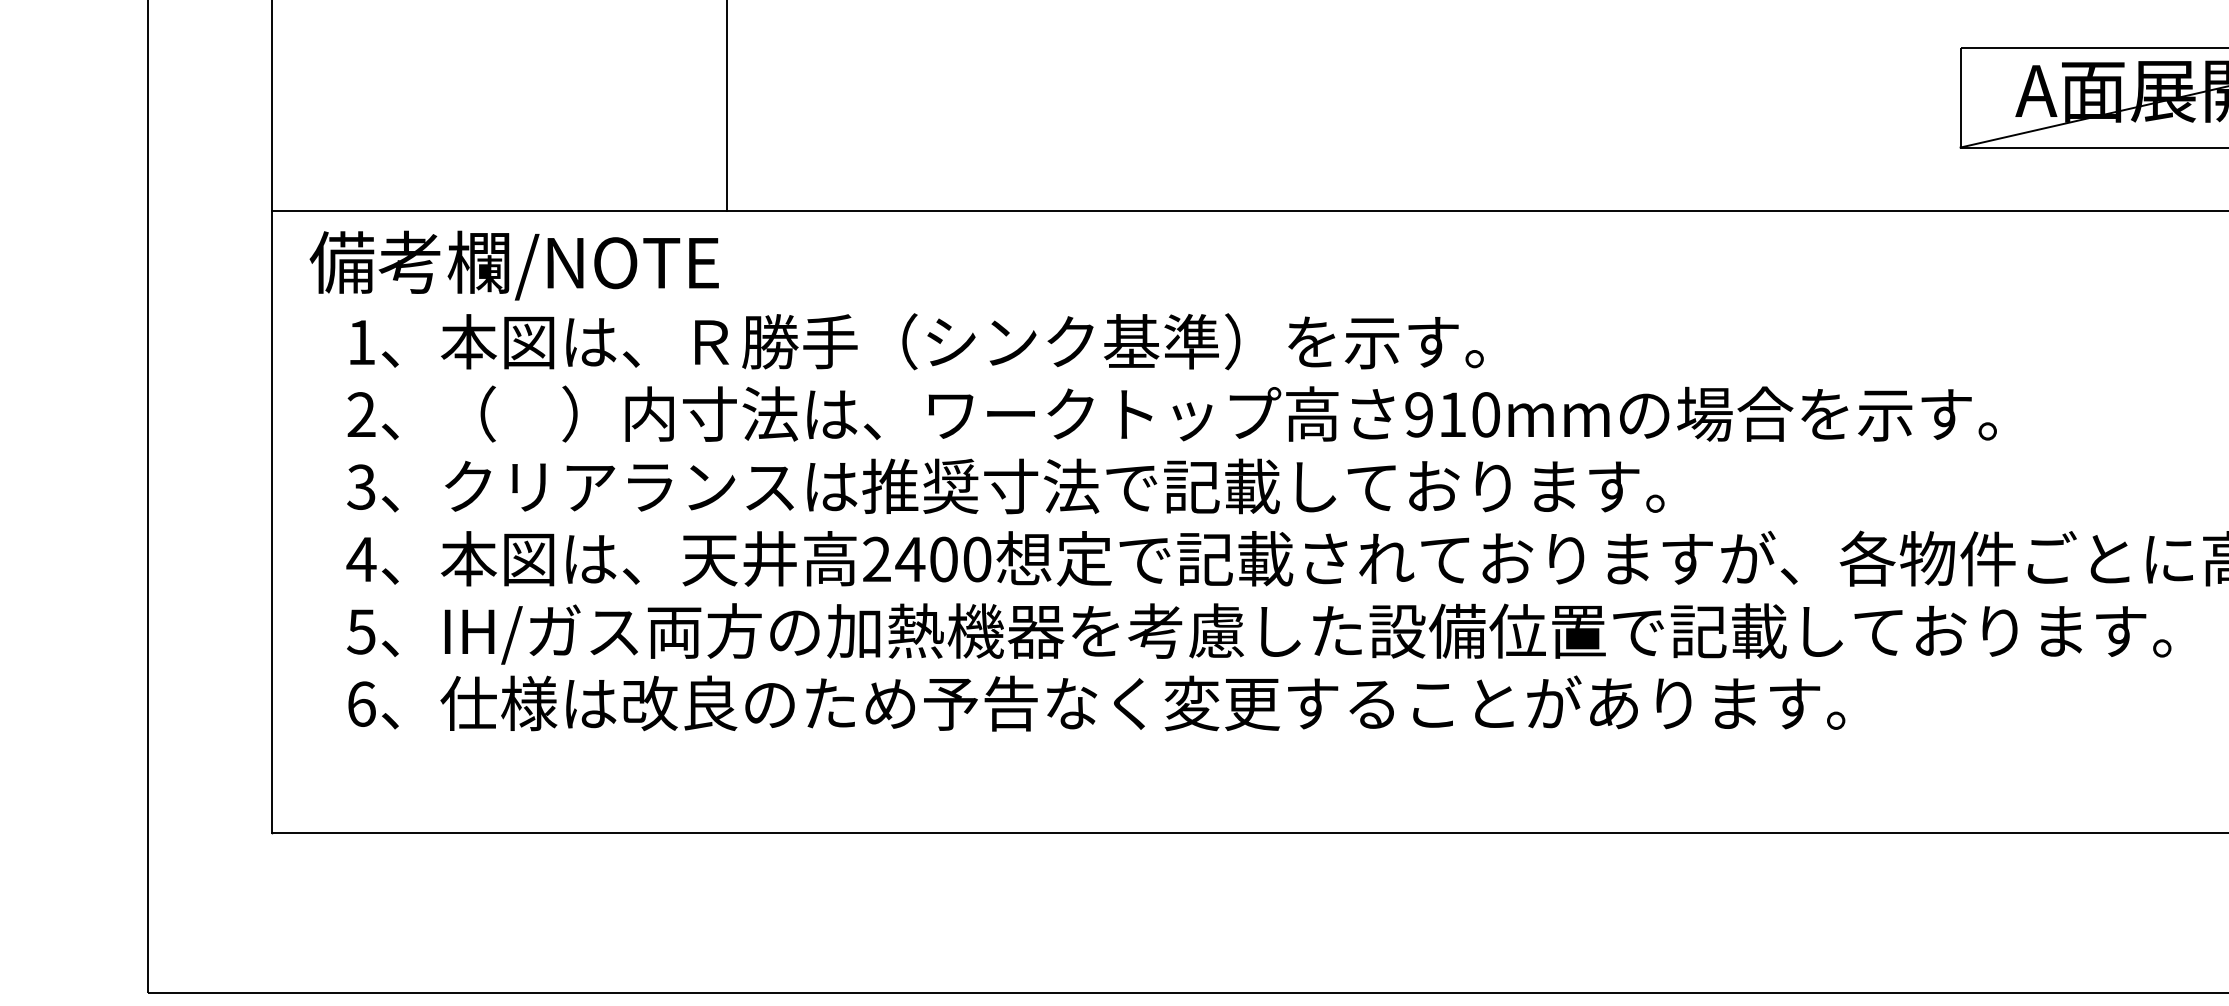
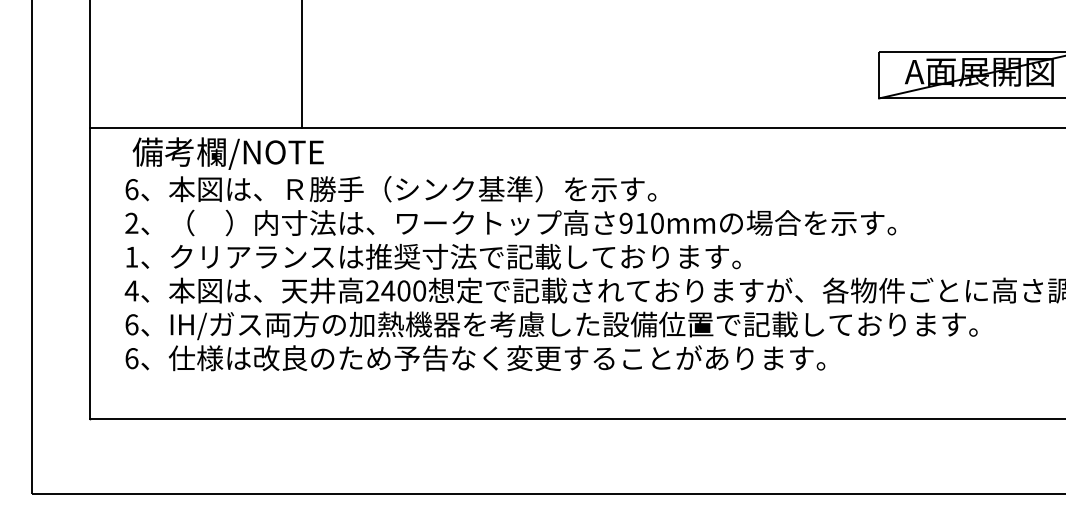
text: (512, 265) -> (227, 153), moved
text: (360, 342) -> (131, 189), 1 -> 6
text: (360, 485) -> (131, 256), 3 -> 1
text: (360, 631) -> (131, 324), 5 -> 6

